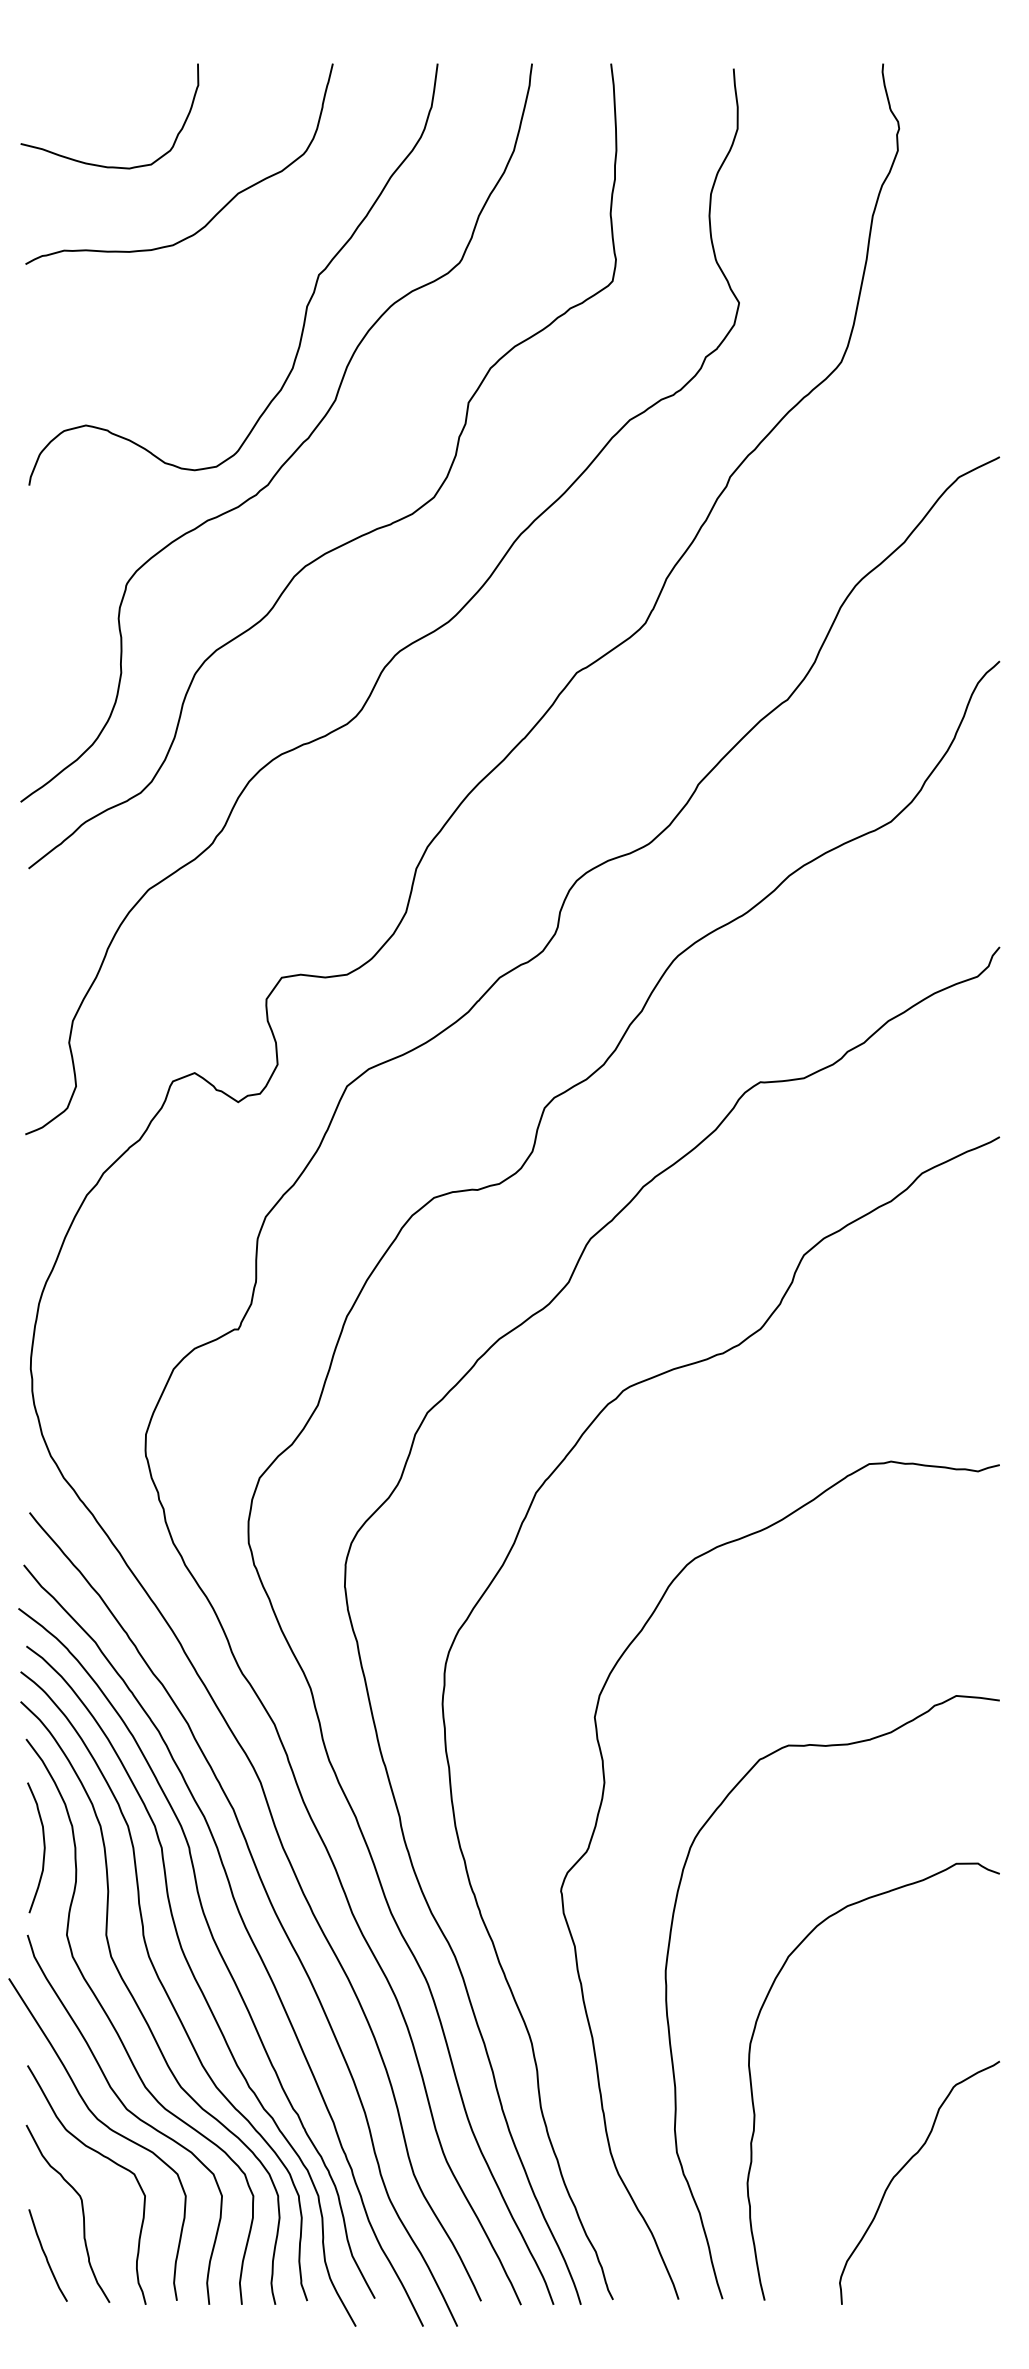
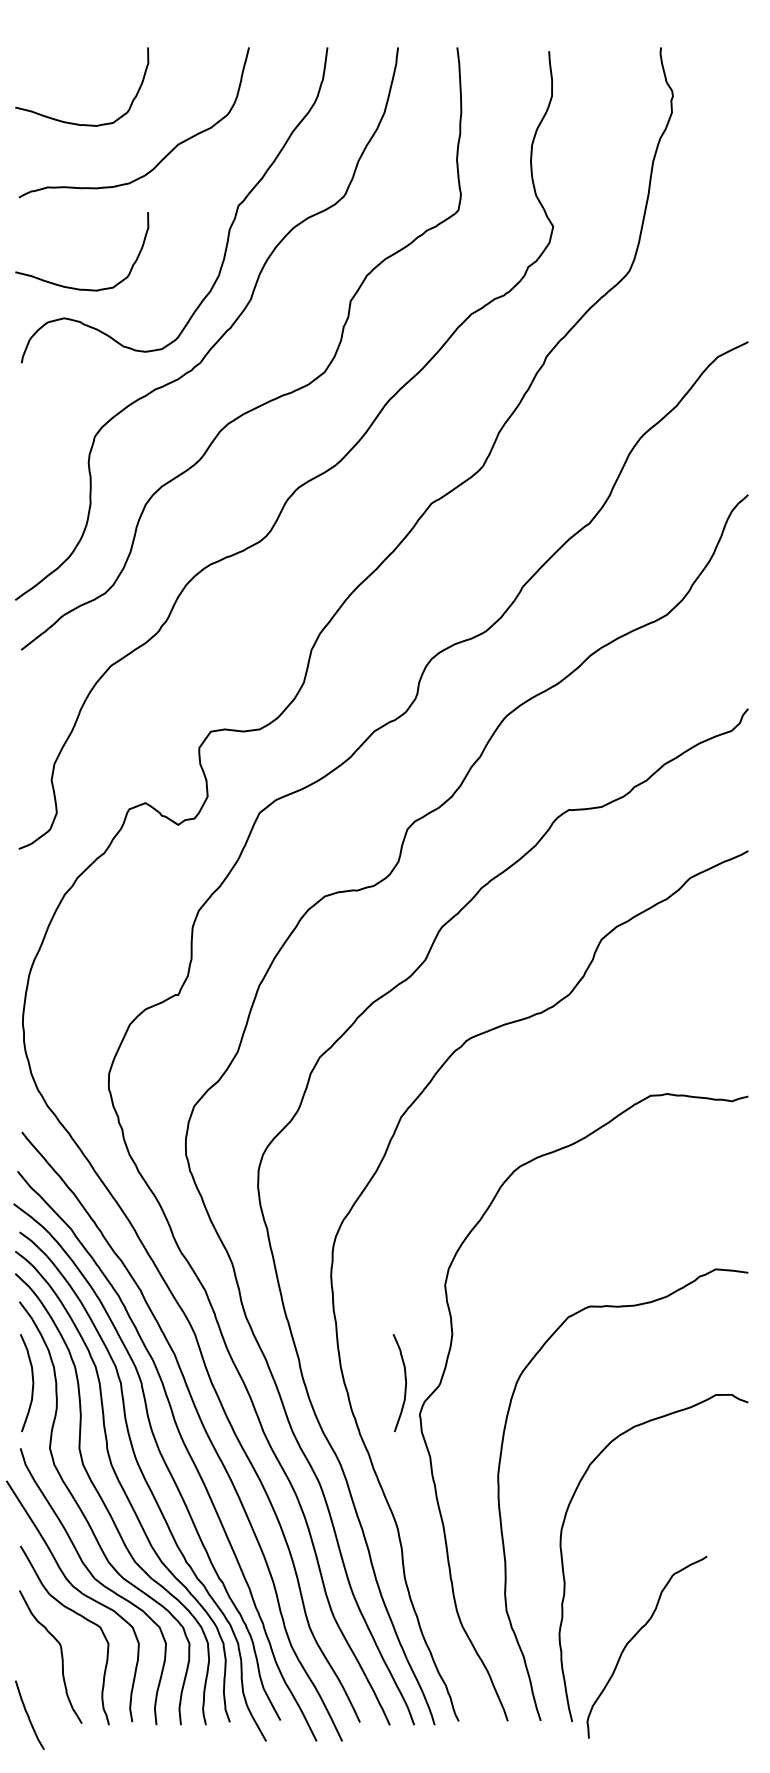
curve: (98, 384) -> (73, 287), added
curve: (541, 1847) -> (405, 1382), added
curve: (904, 2167) -> (635, 1635), moved
curve: (46, 2255) -> (28, 1715), moved

